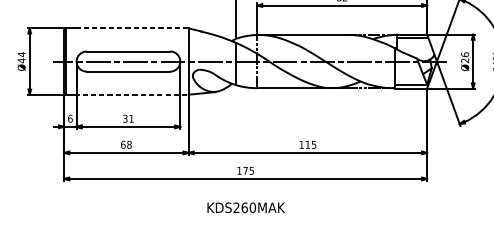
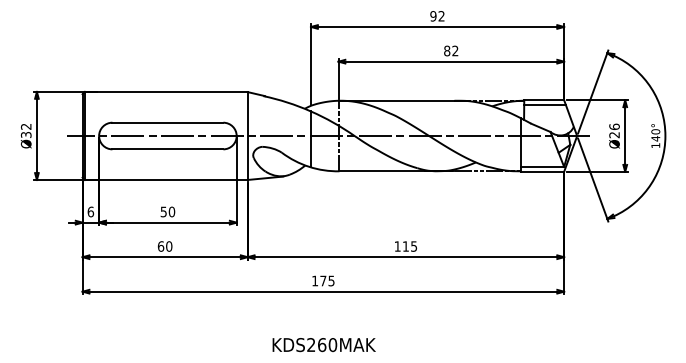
line: (126, 28) -> (165, 91), dashed -> solid
text: (21, 57) -> (25, 130), Ø44 -> Ø32
line: (127, 94) -> (166, 179), dashed -> solid
text: (128, 118) -> (168, 211), 31 -> 50
text: (129, 144) -> (169, 246), 68 -> 60
text: (245, 208) -> (323, 345), moved

